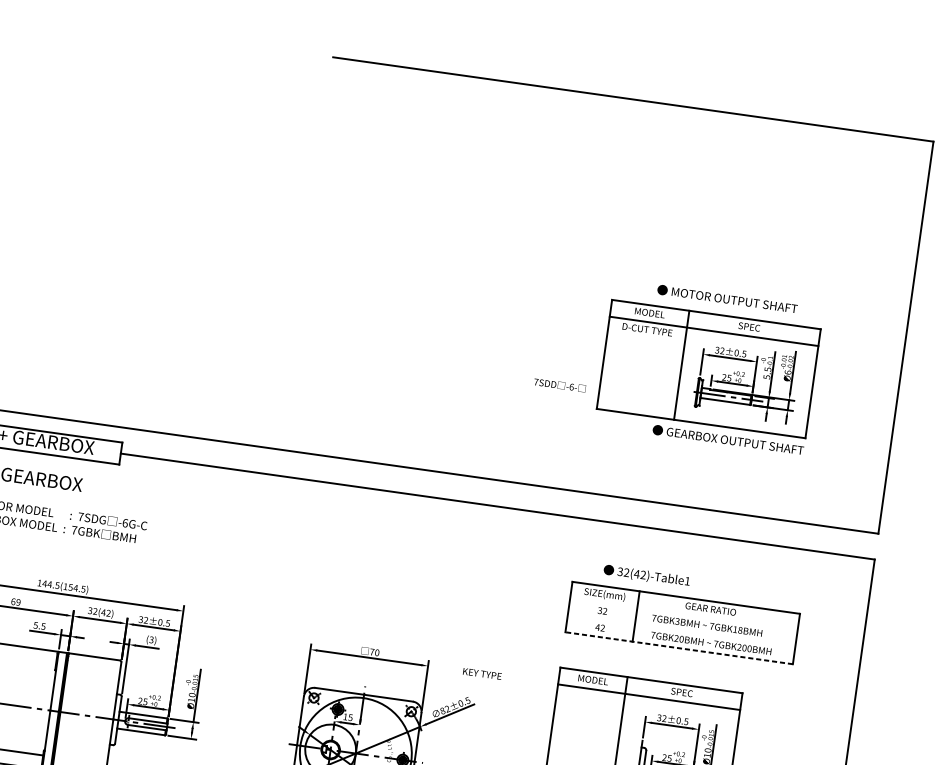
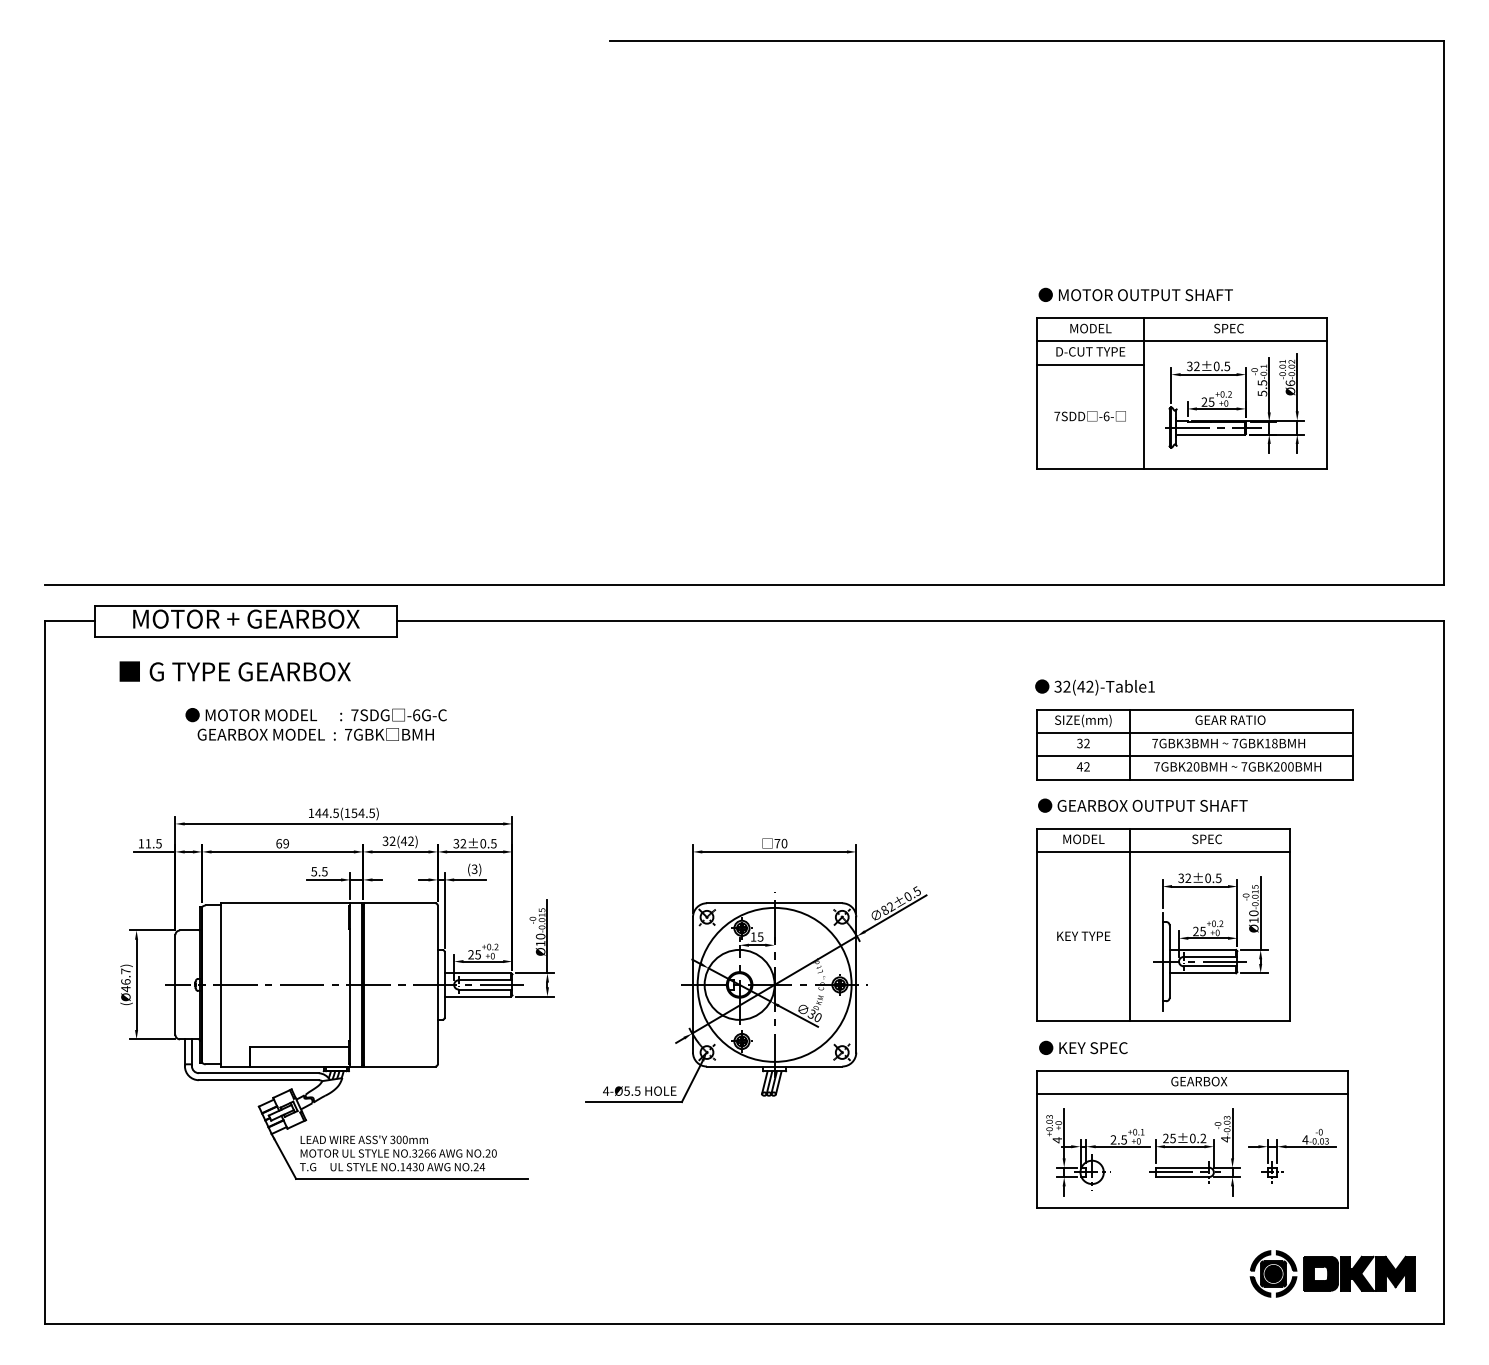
text: (727, 298) -> (1135, 294), moved
line: (646, 338) -> (1090, 364), added
text: (559, 385) -> (1089, 416), moved
text: (727, 439) -> (1142, 805), moved
text: (646, 576) -> (1094, 687), moved
line: (683, 614) -> (1194, 732), added
line: (681, 631) -> (1194, 756), added
line: (678, 648) -> (1194, 779), dashed -> solid
text: (482, 673) -> (1083, 935), moved

